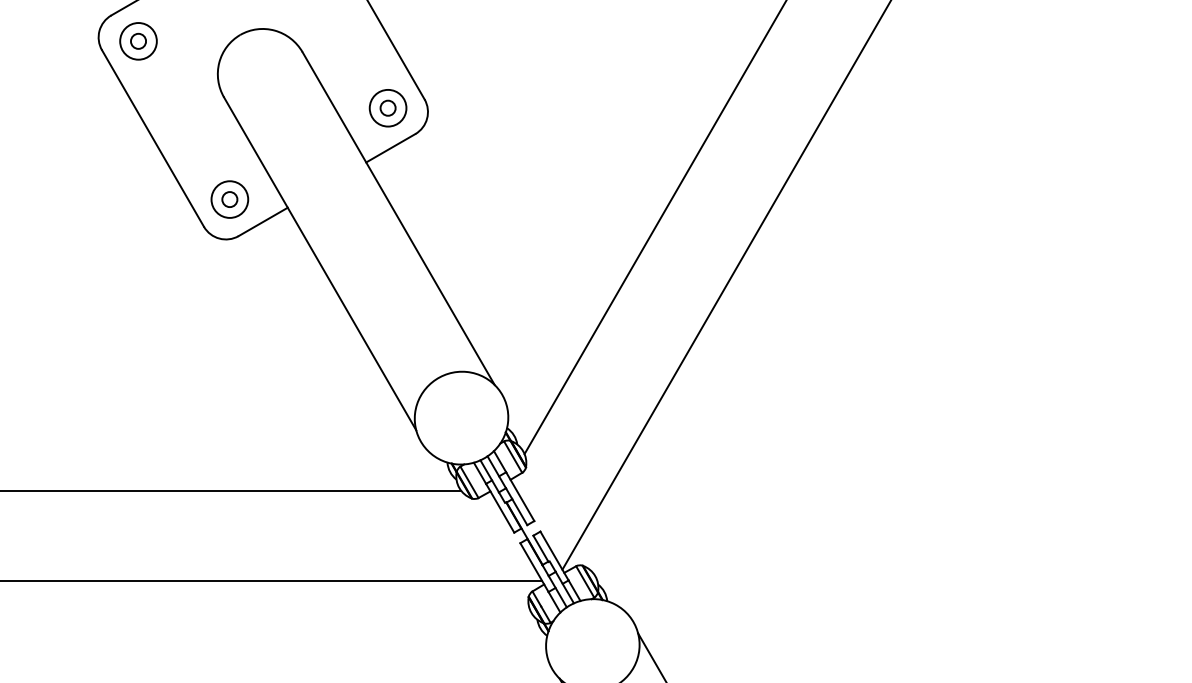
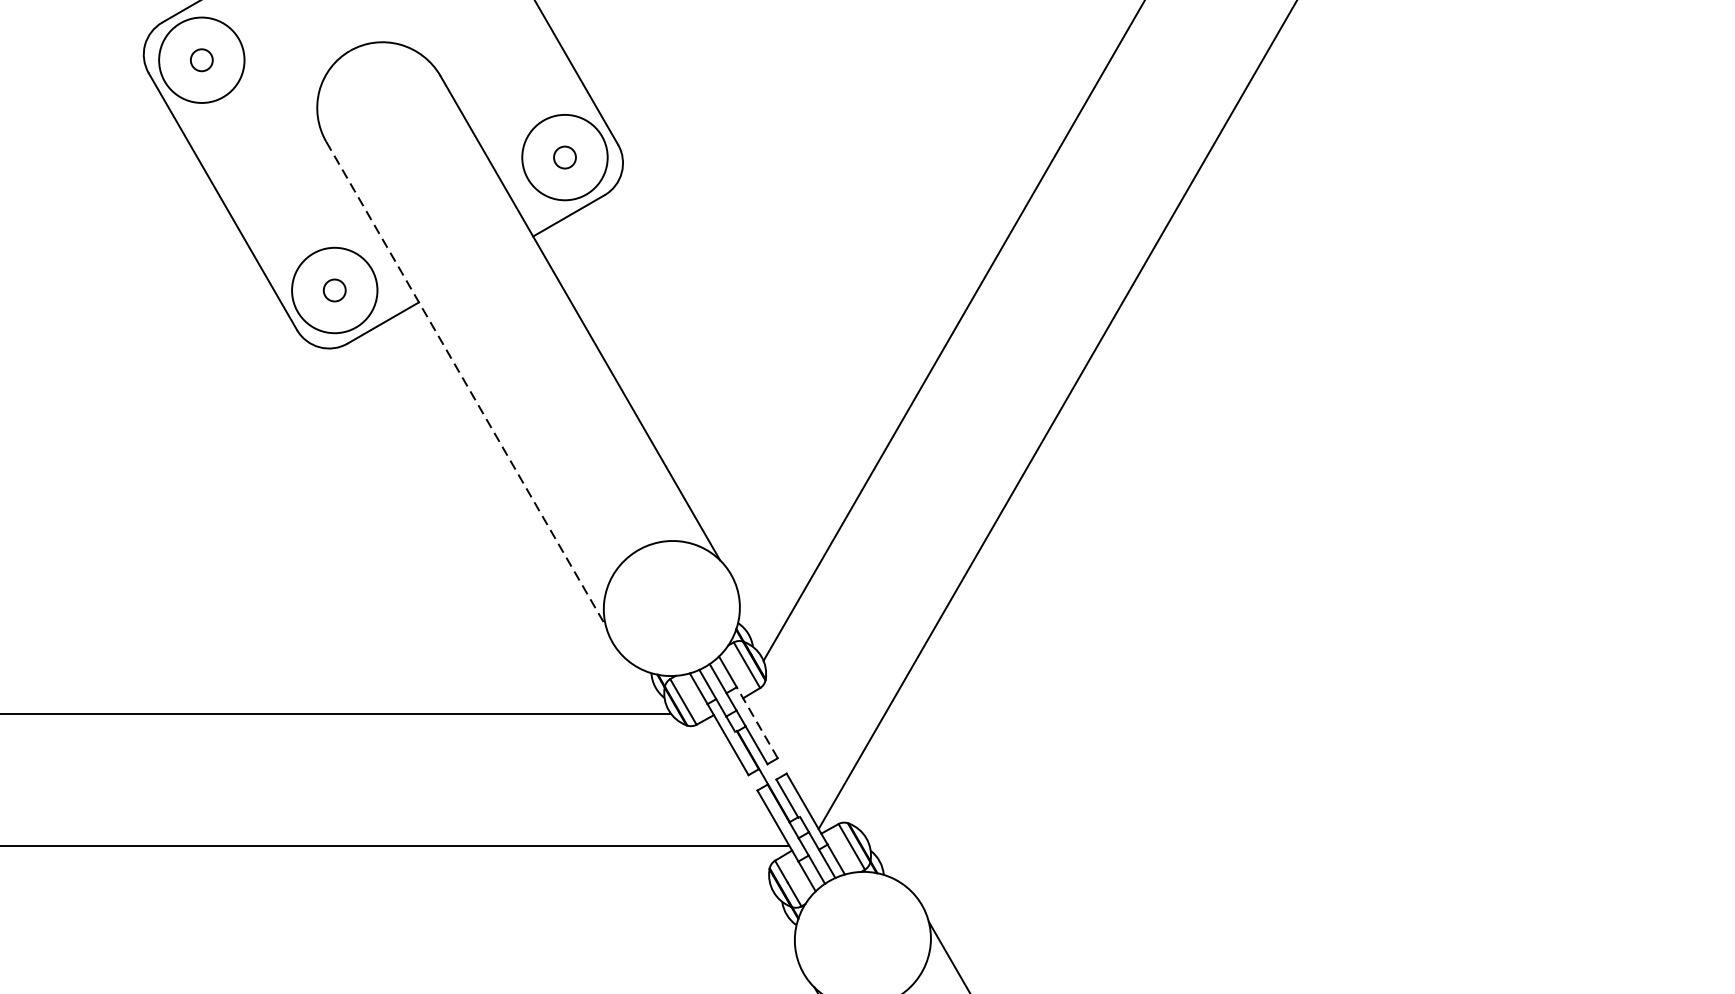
circle: (138, 41) -> (201, 60), size x1.6
circle: (387, 107) -> (564, 156), size x1.6
circle: (229, 199) -> (334, 290), size x1.6
line: (320, 264) -> (466, 384), solid -> dashed
line: (520, 496) -> (757, 722), solid -> dashed

